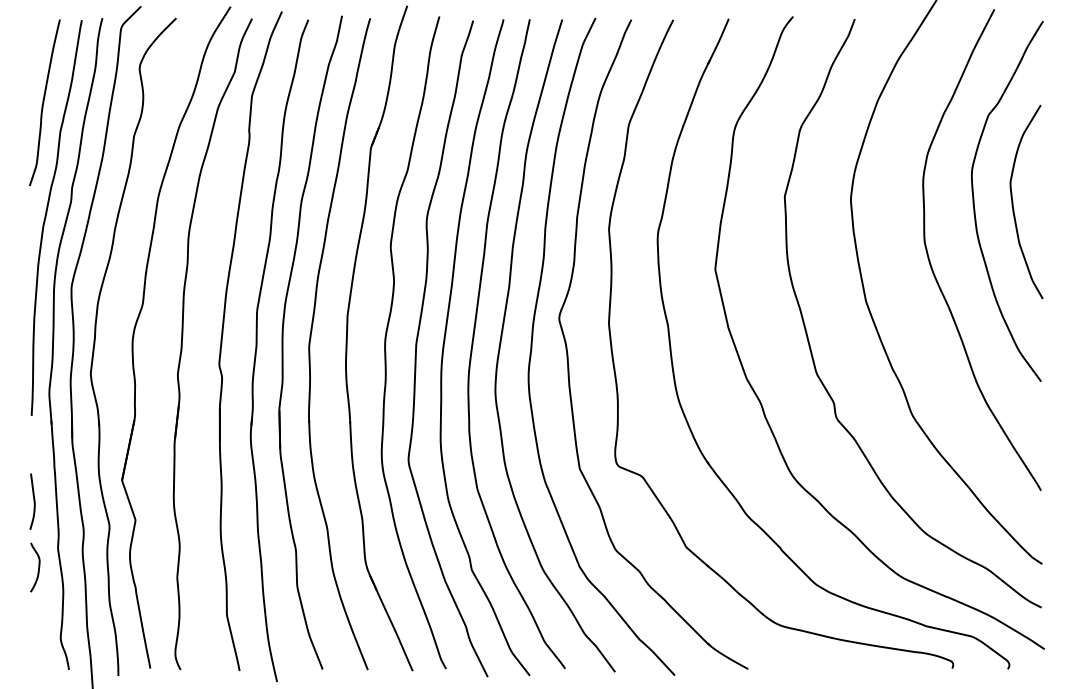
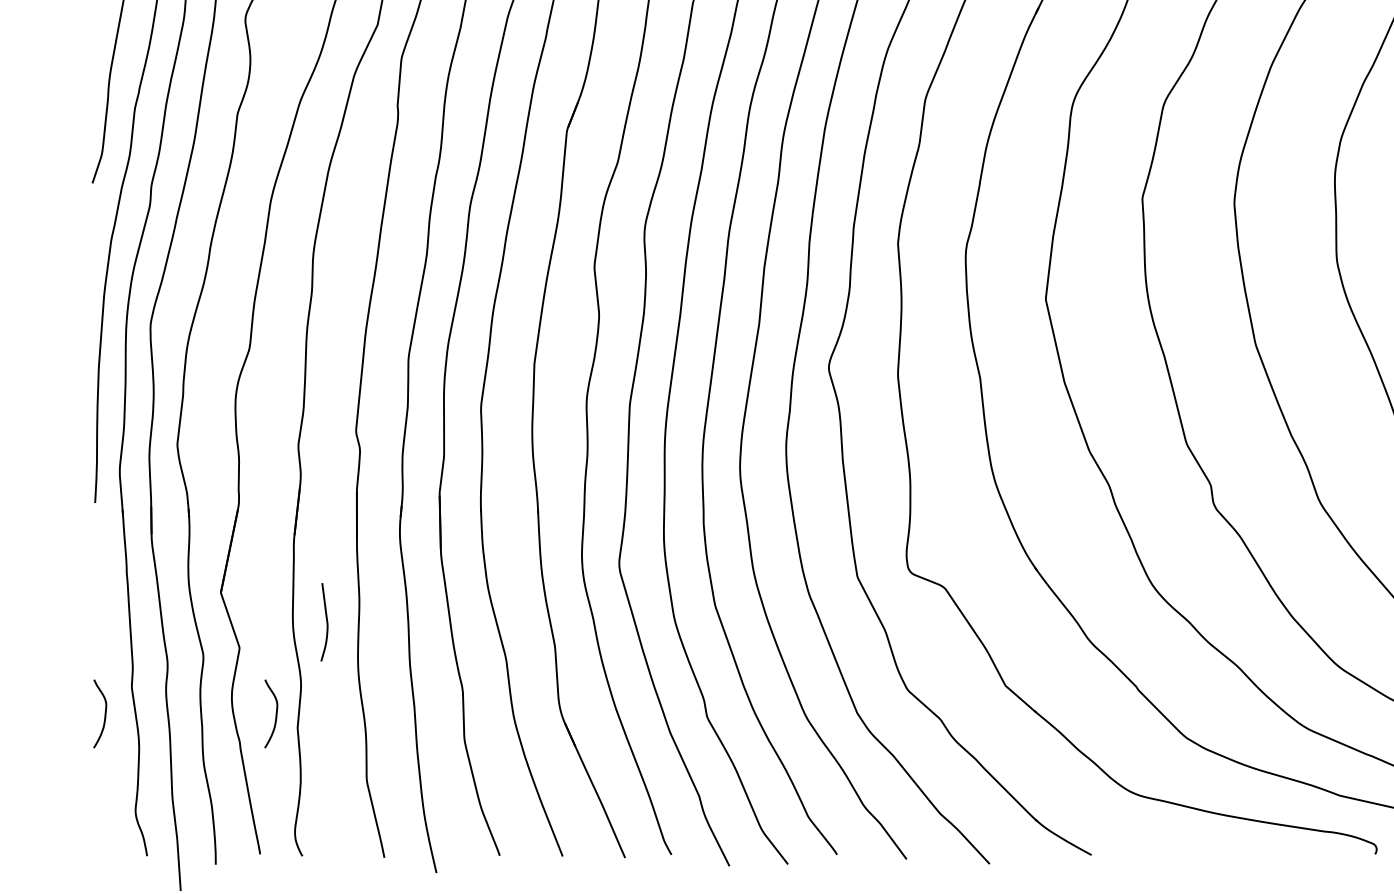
curve: (33, 501) -> (325, 622), moved
curve: (161, 567) -> (275, 713), added

